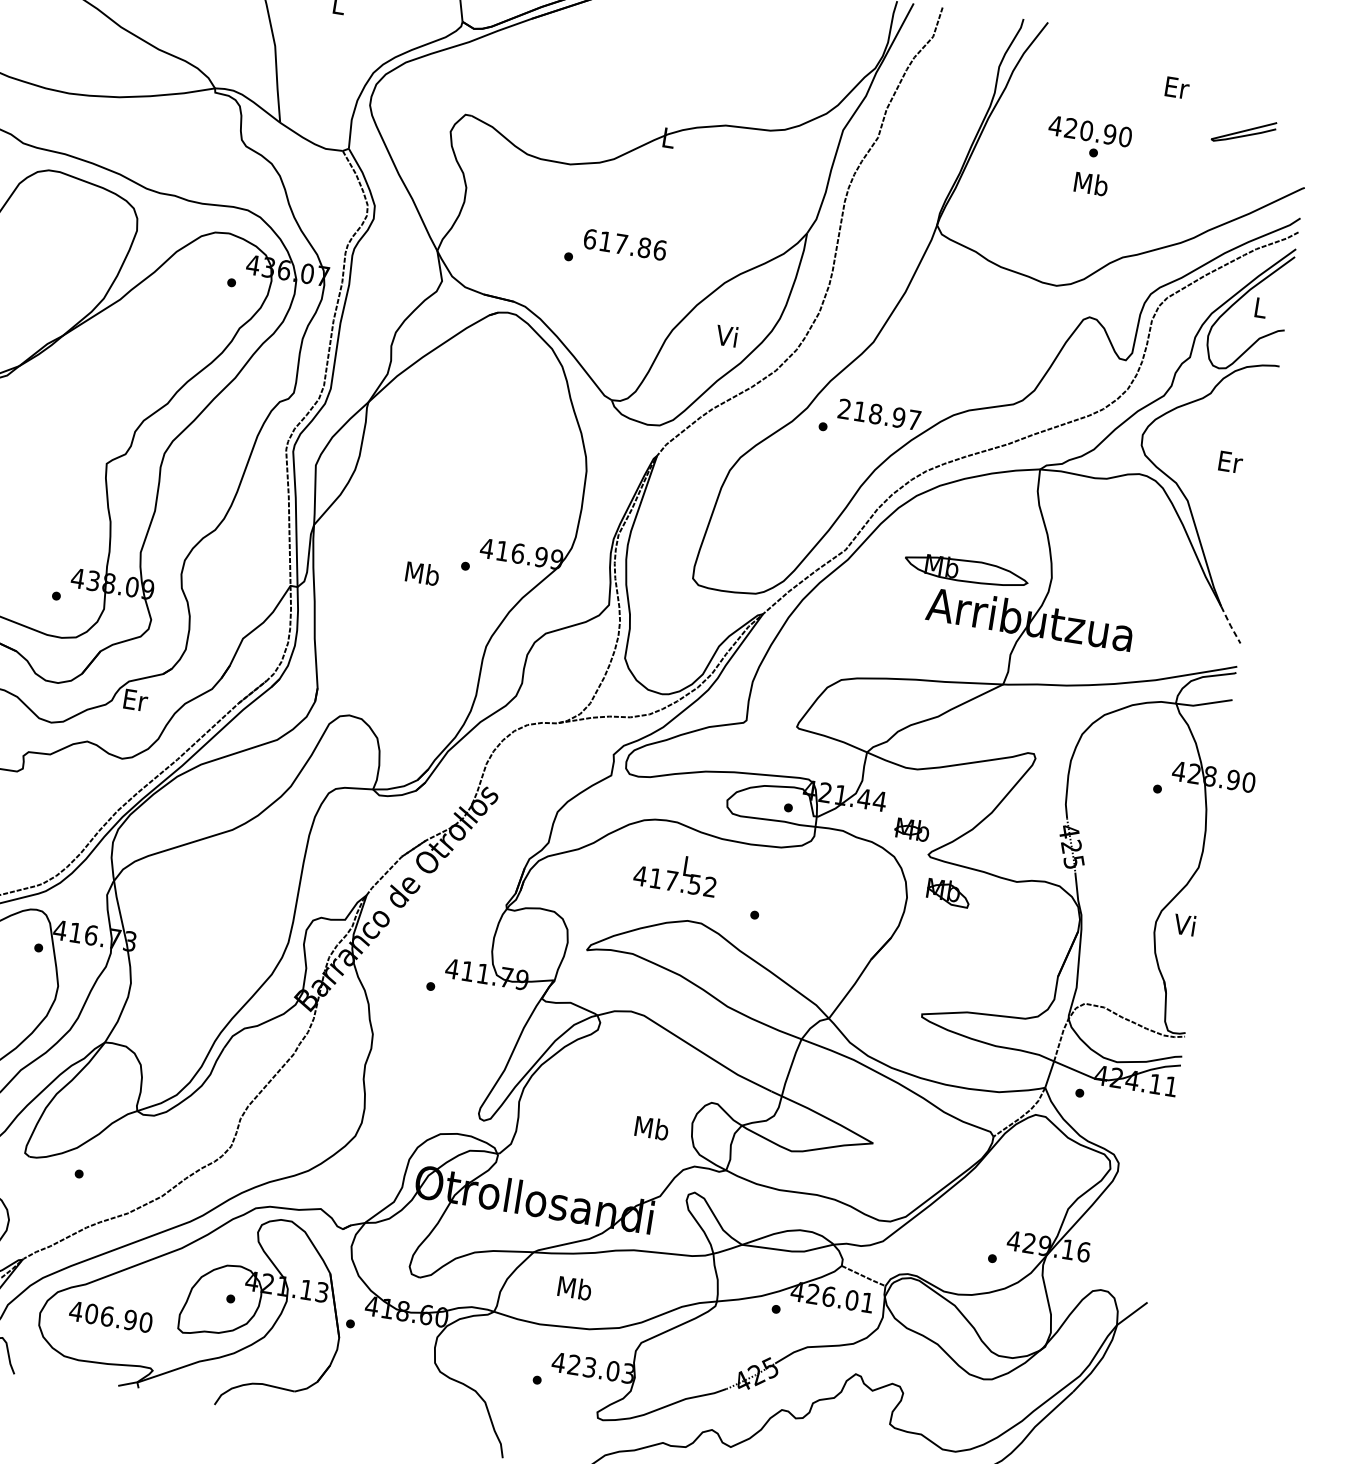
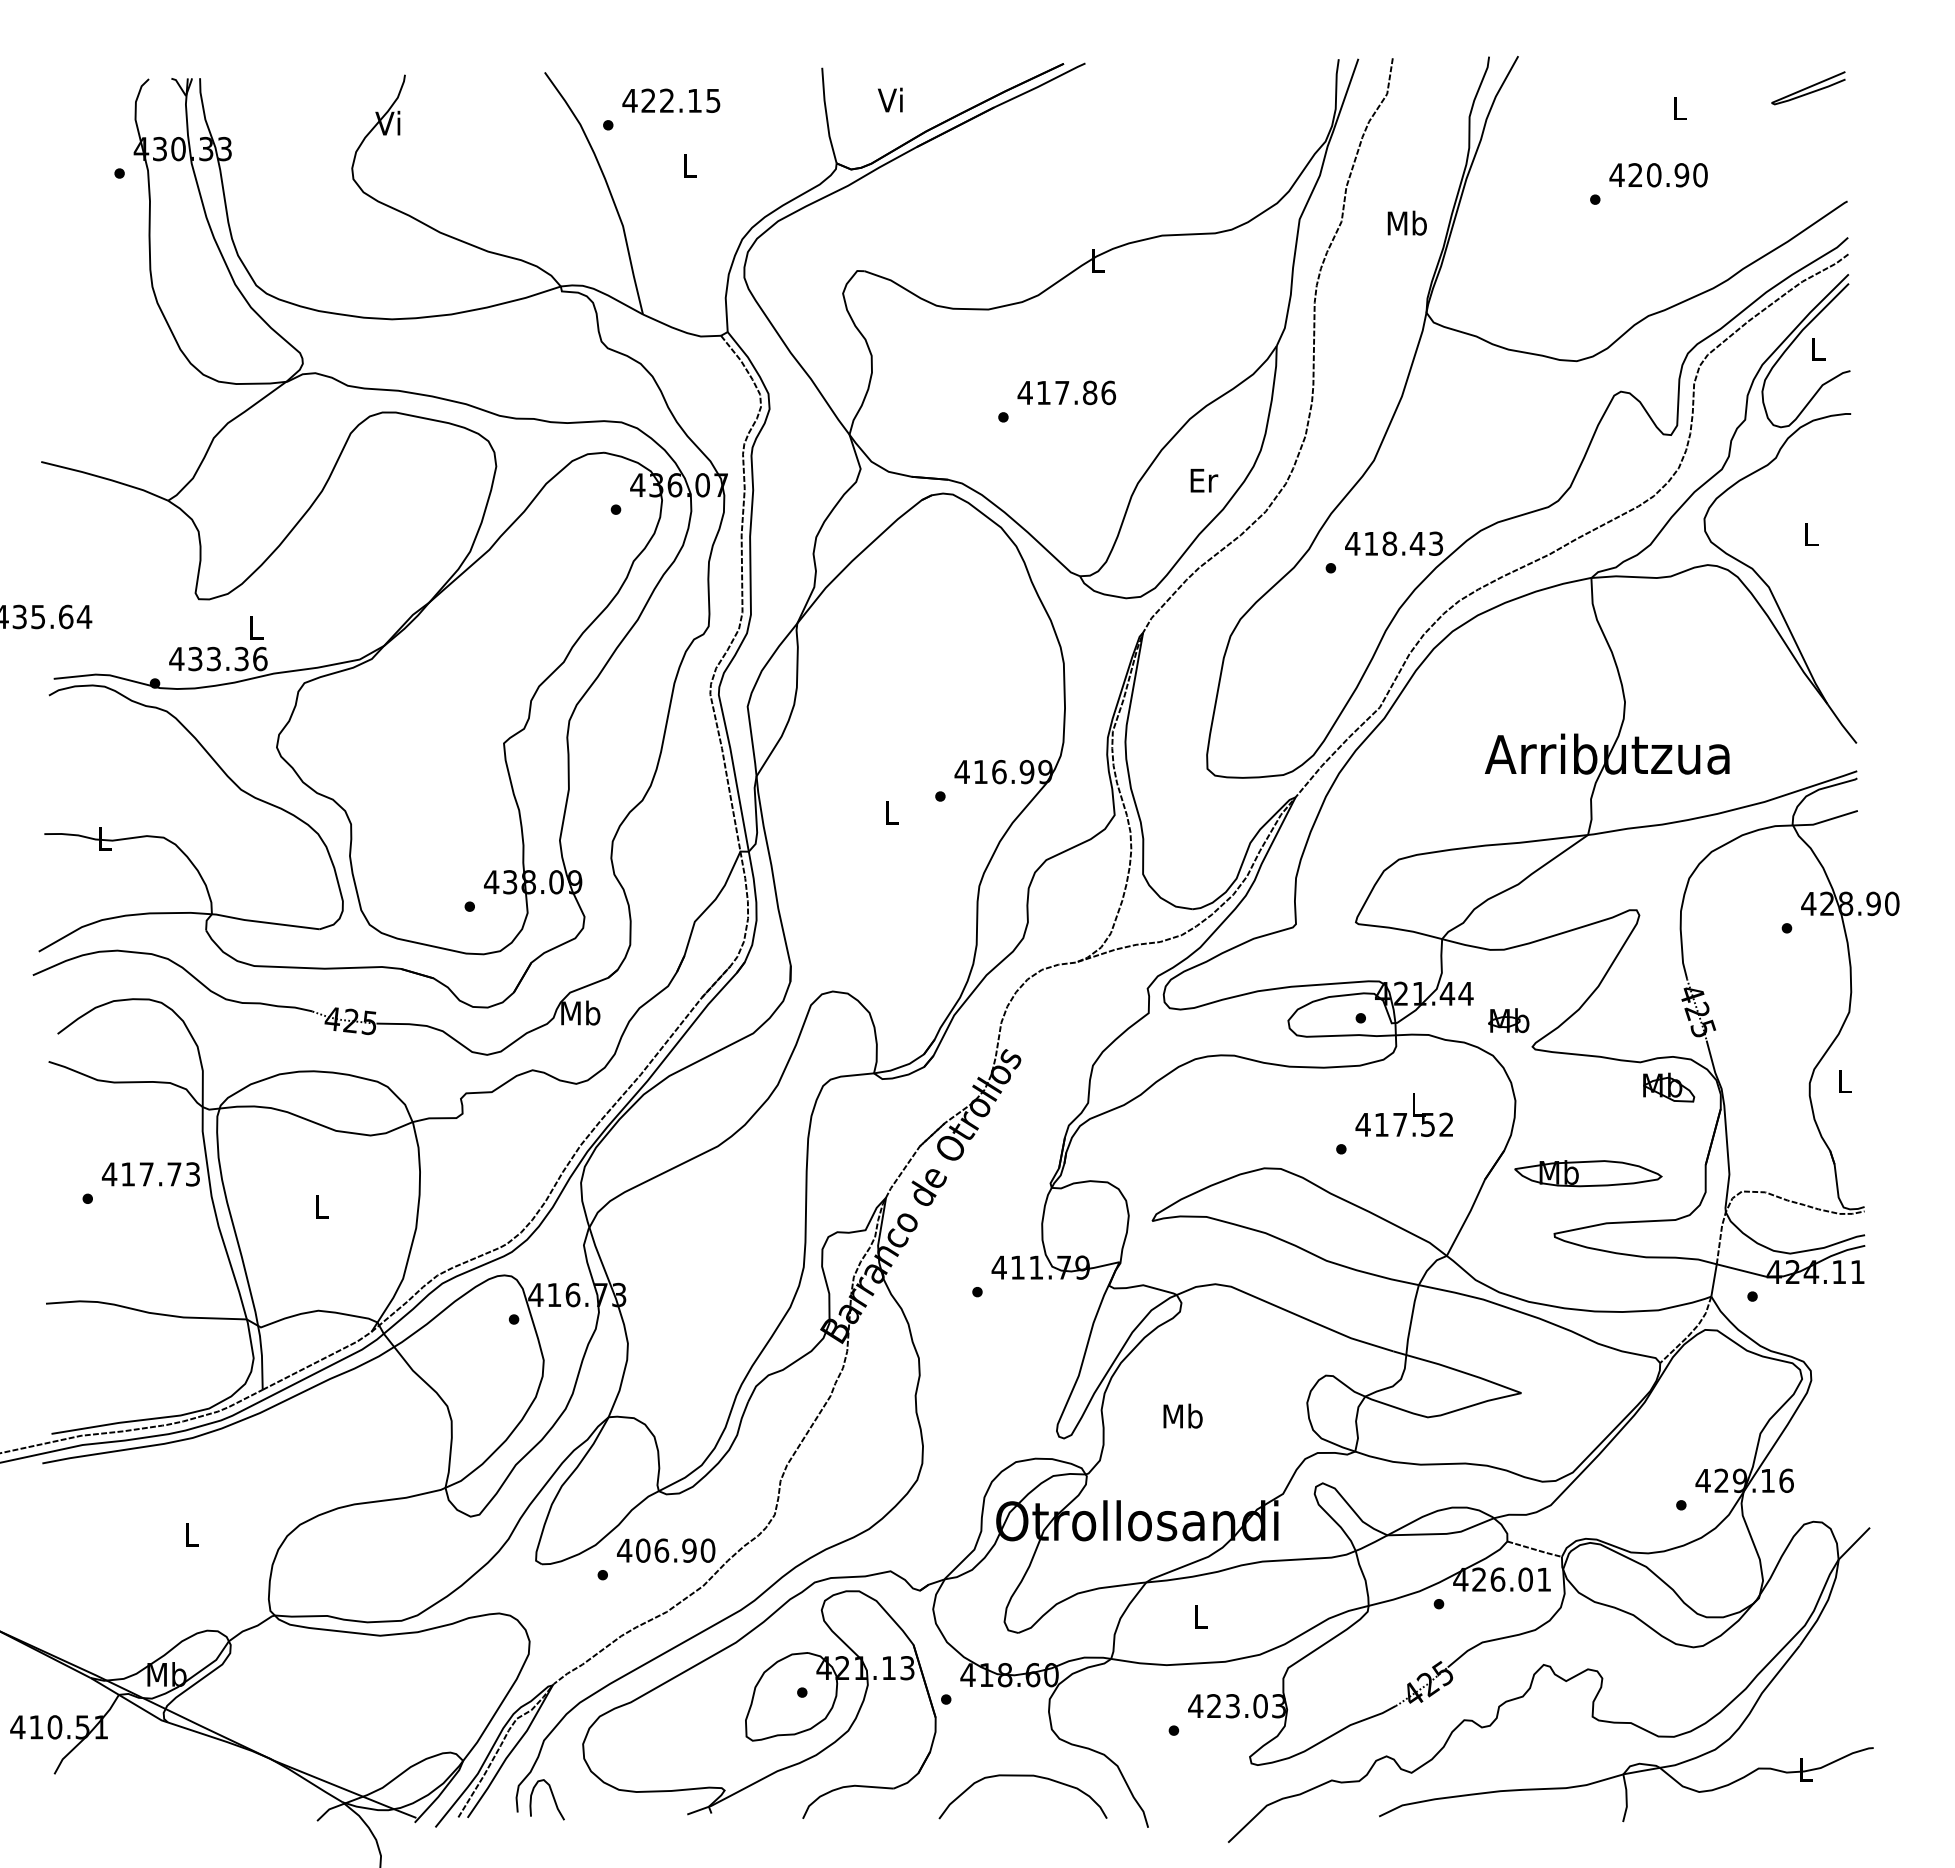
text: (1177, 87) -> (1680, 108), Er -> L
text: (1090, 131) -> (1658, 175), moved
curve: (1244, 131) -> (1808, 88), moved
text: (1090, 183) -> (1406, 222), moved
text: (589, 238) -> (1024, 392), 617.86 -> 417.86
text: (728, 335) -> (1203, 479), Vi -> Er
text: (879, 414) -> (1394, 543), 218.97 -> 418.43
text: (1230, 462) -> (1811, 534), Er -> L
part: (966, 570) -> (1588, 1173), moved
text: (422, 573) -> (891, 812), Mb -> L
line: (1231, 626) -> (1842, 725), dashed -> solid
text: (135, 699) -> (580, 1012), Er -> Mb
text: (675, 872) -> (1403, 1114), moved
part: (949, 892) -> (1669, 1087), moved
text: (1184, 924) -> (1843, 1080), Vi -> L
text: (651, 1127) -> (1182, 1415), moved
text: (574, 1288) -> (1200, 1616), Mb -> L
text: (111, 1316) -> (666, 1550), moved
curve: (404, 1398) -> (1022, 1776), added

